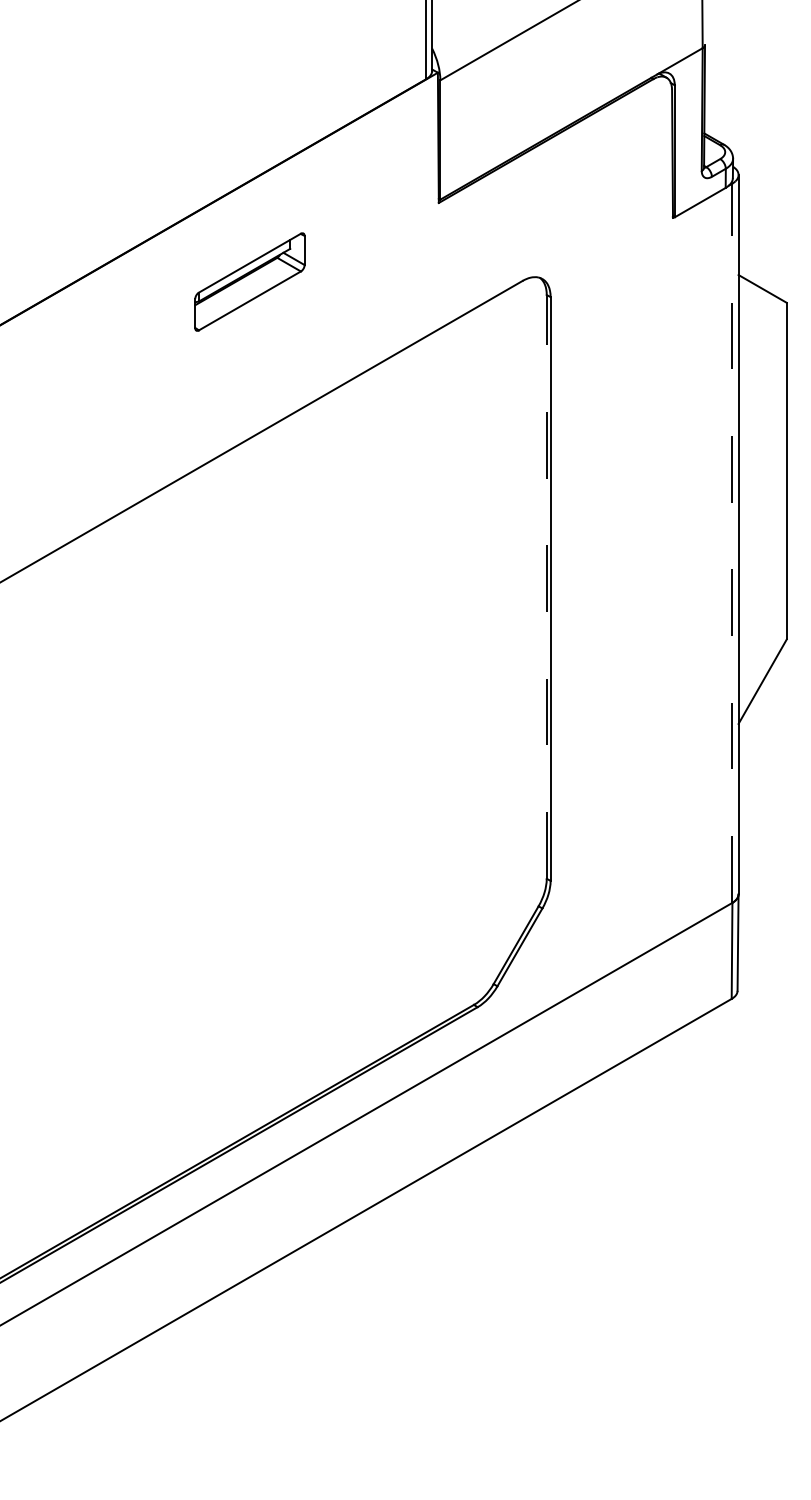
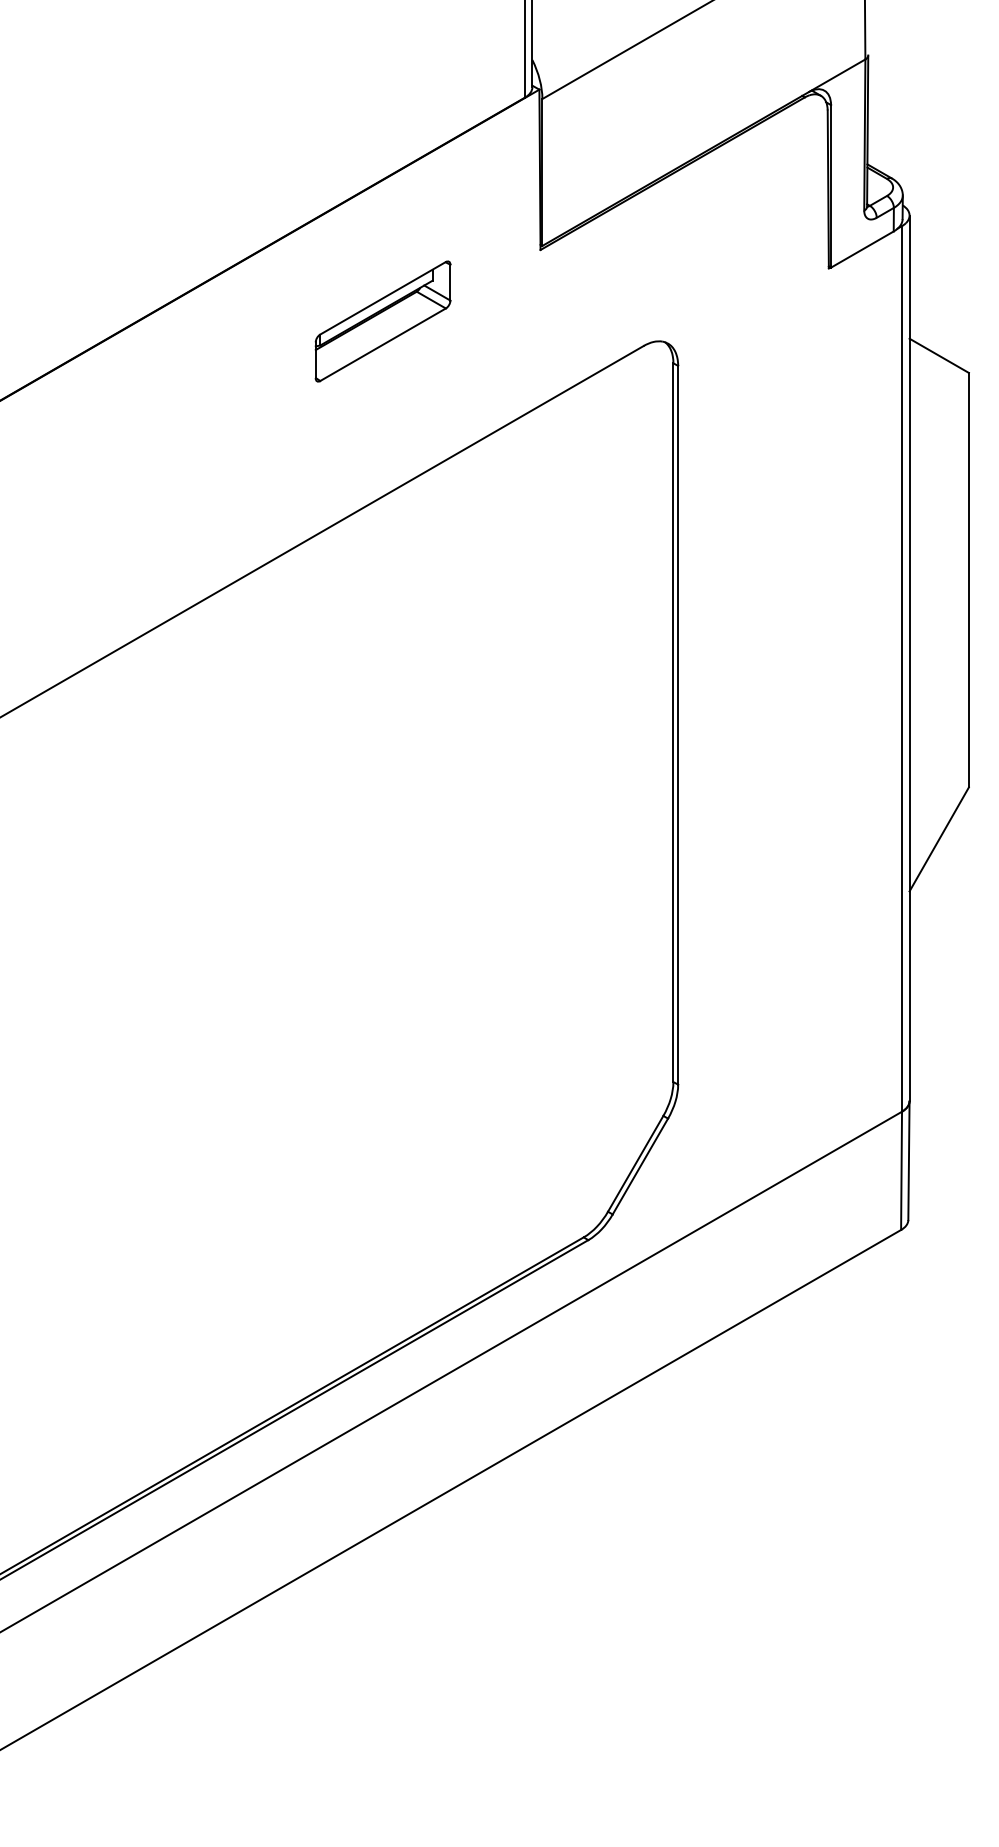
part: (249, 281) -> (382, 320), moved
line: (732, 543) -> (902, 669), dashed -> solid
line: (546, 586) -> (673, 722), dashed -> solid

